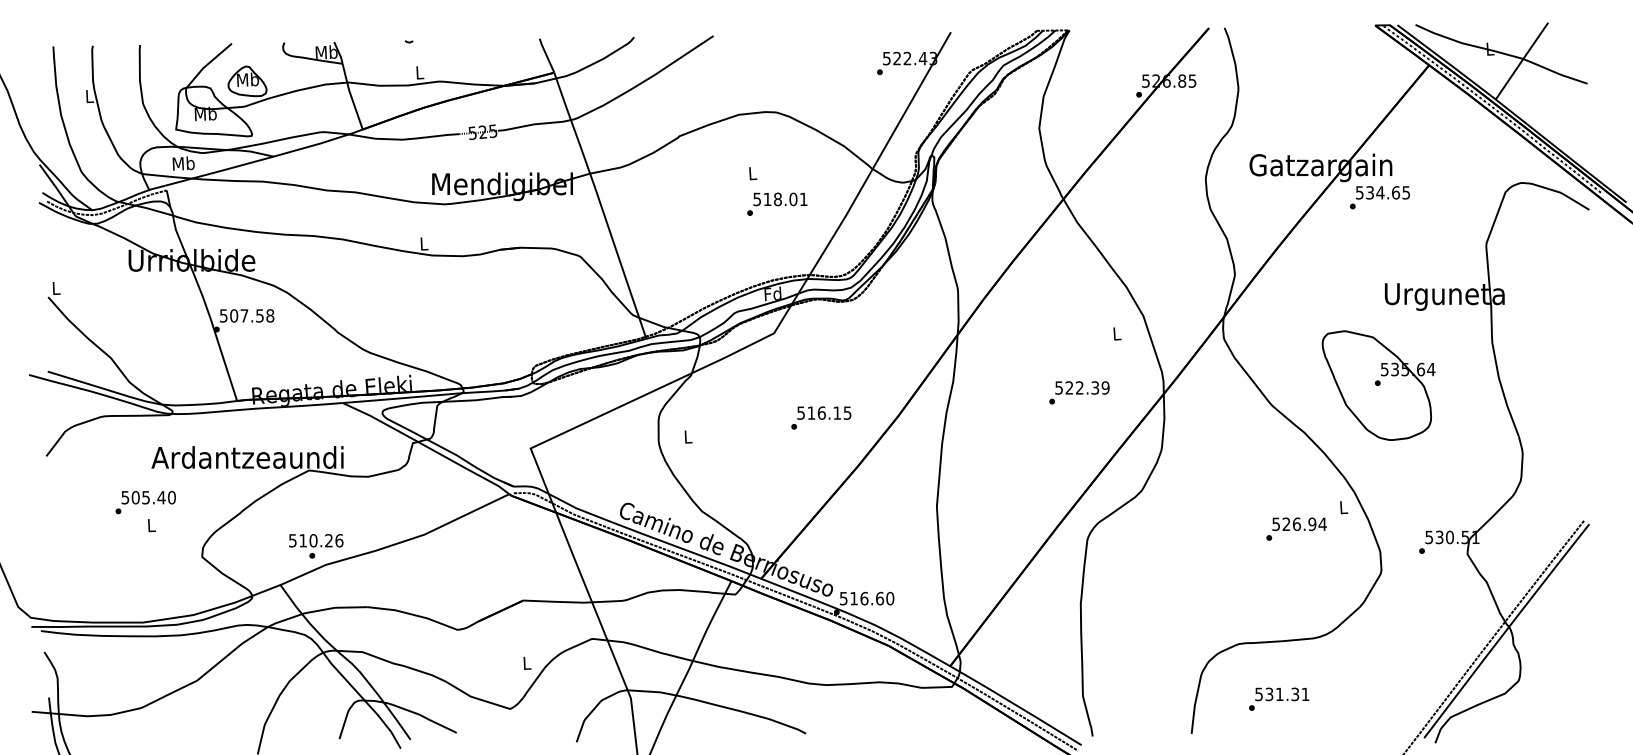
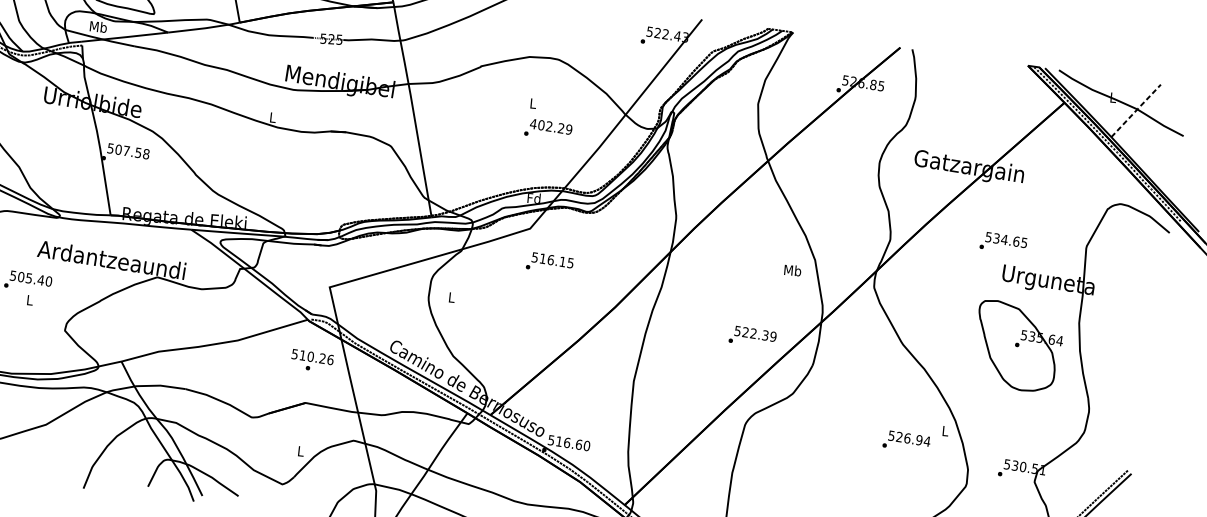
line: (1522, 59) -> (1136, 109), solid -> dashed
text: (1379, 197) -> (1003, 243), moved
text: (780, 199) -> (551, 126), 518.01 -> 402.29
text: (1116, 333) -> (792, 270), L -> Mb
part: (1378, 385) -> (1017, 346), moved
text: (1079, 392) -> (752, 337), moved
text: (821, 417) -> (550, 263), moved
text: (316, 546) -> (312, 361), moved

